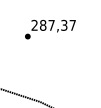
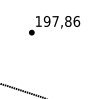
text: (53, 24) -> (57, 20), 287,37 -> 197,86

